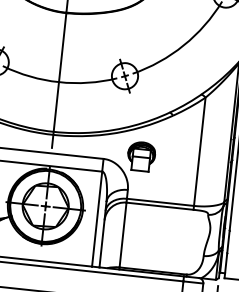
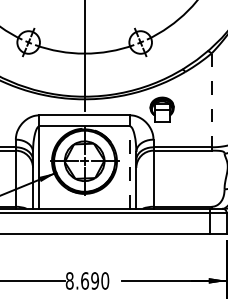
line: (199, 151) -> (211, 100), solid -> dashed
line: (96, 217) -> (129, 166), solid -> dashed

